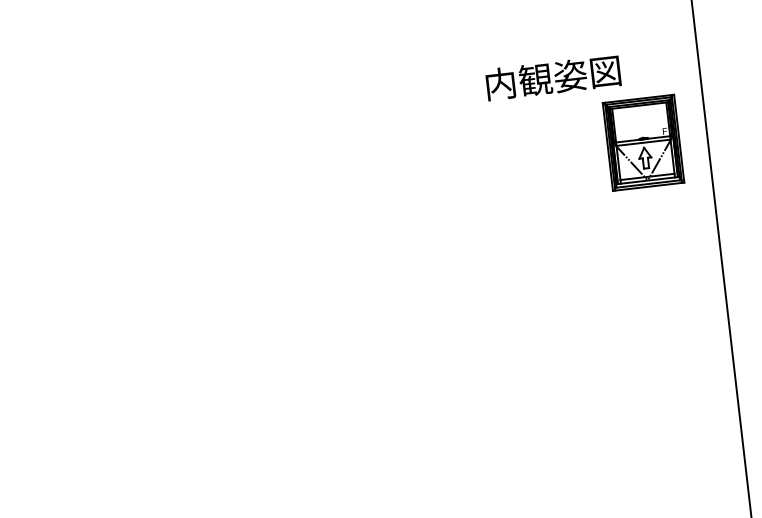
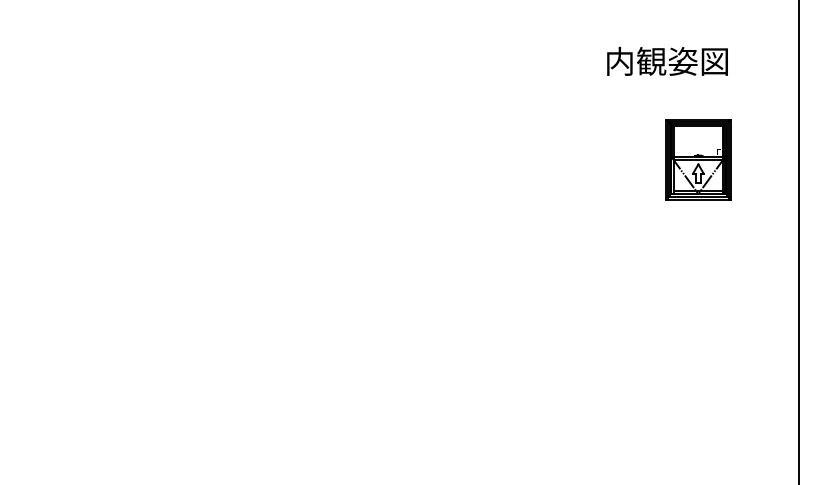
text: (553, 76) -> (667, 60), moved
part: (643, 142) -> (698, 159), moved

